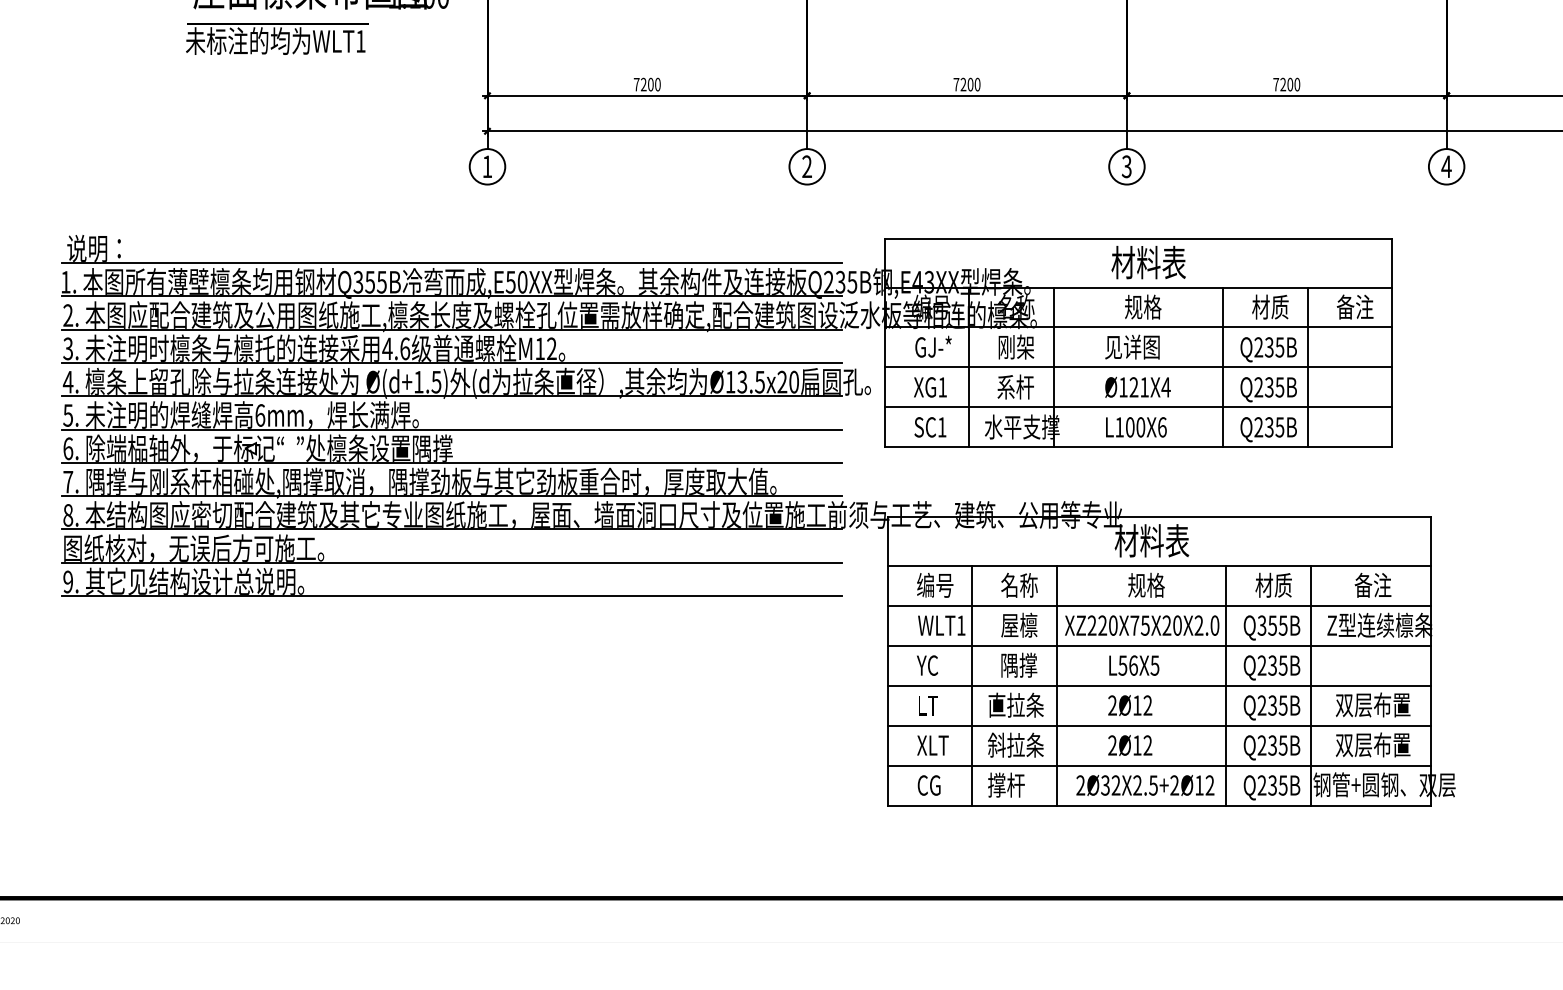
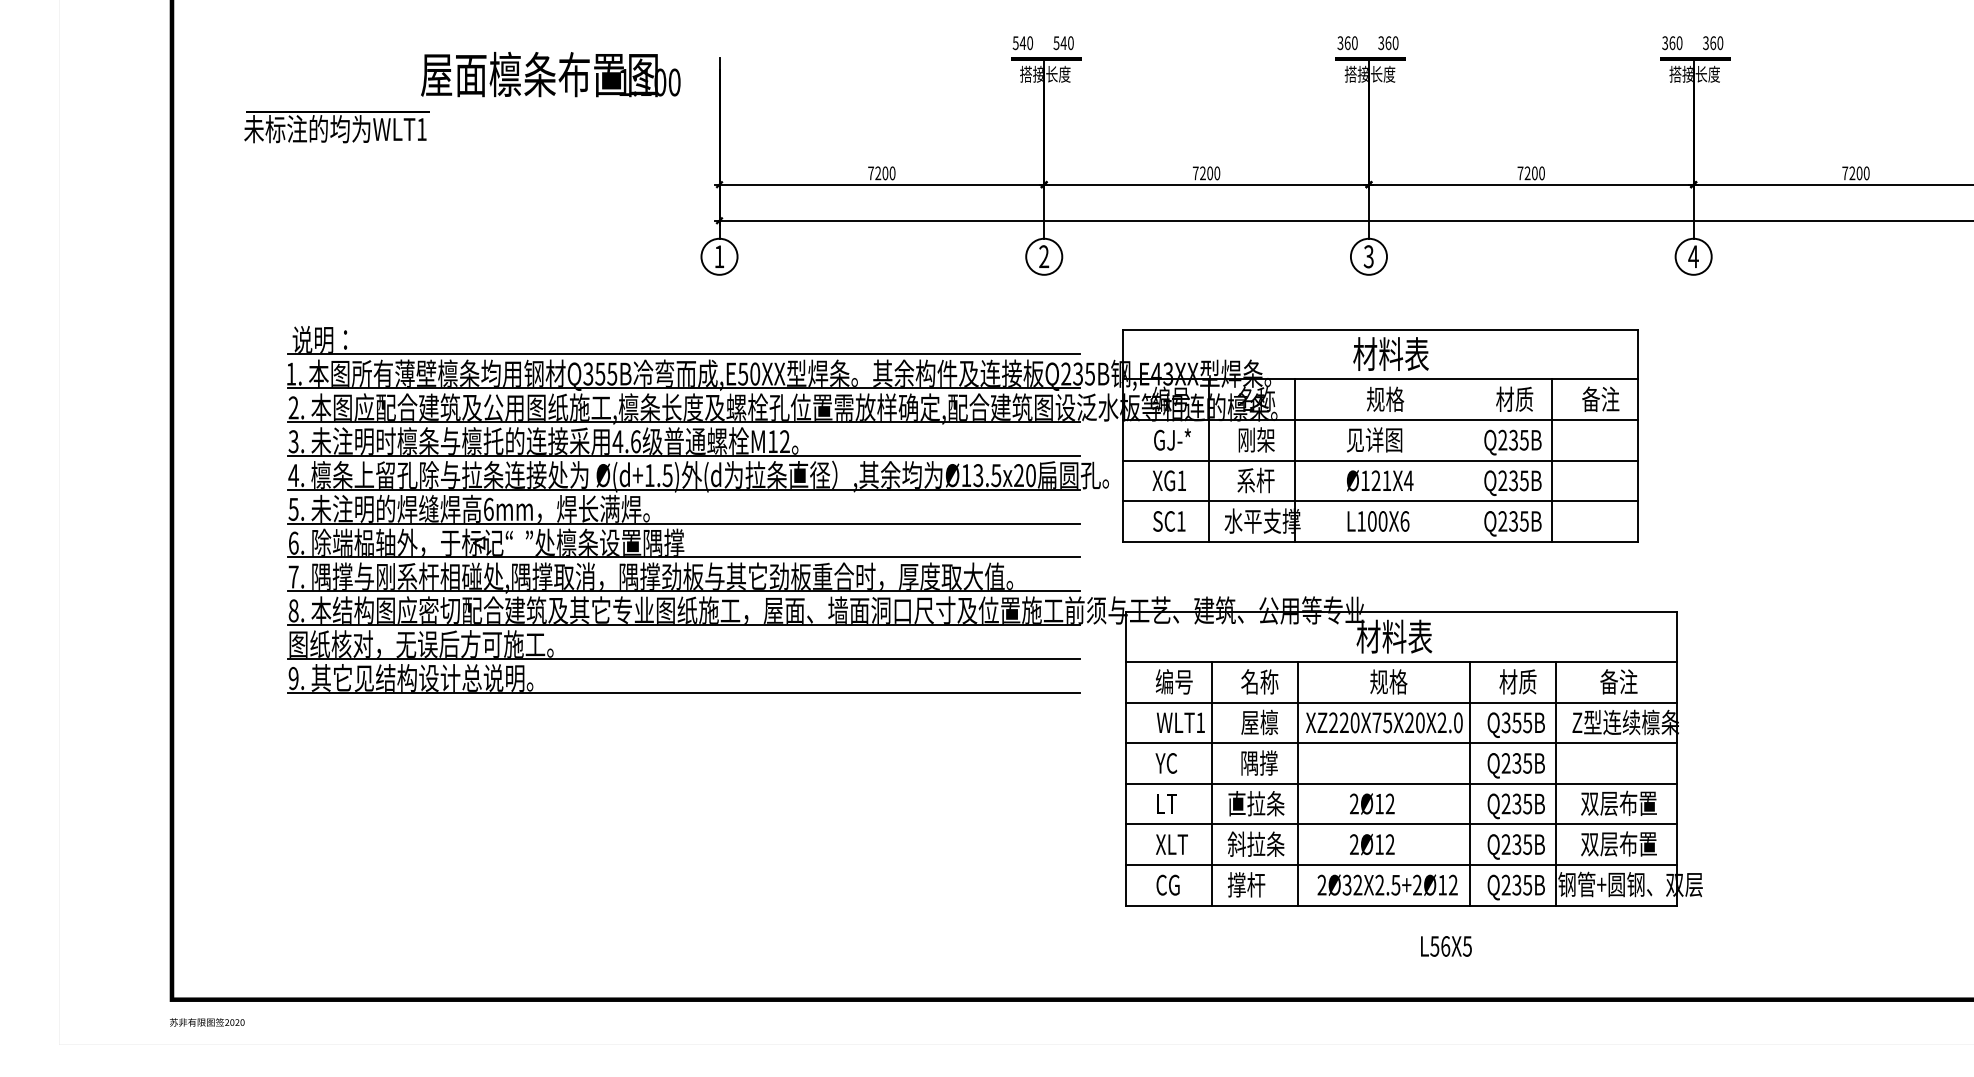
text: (276, 39) -> (336, 127), moved
line: (1222, 367) -> (1466, 460), removed
text: (1134, 665) -> (1446, 946), moved

